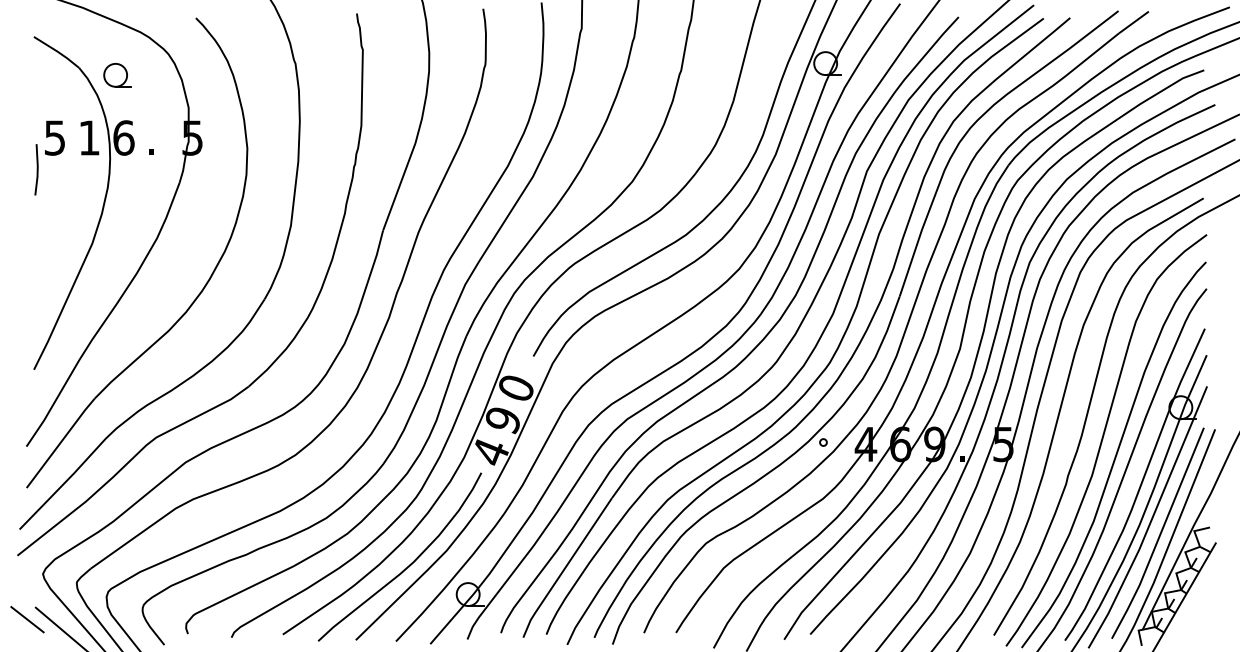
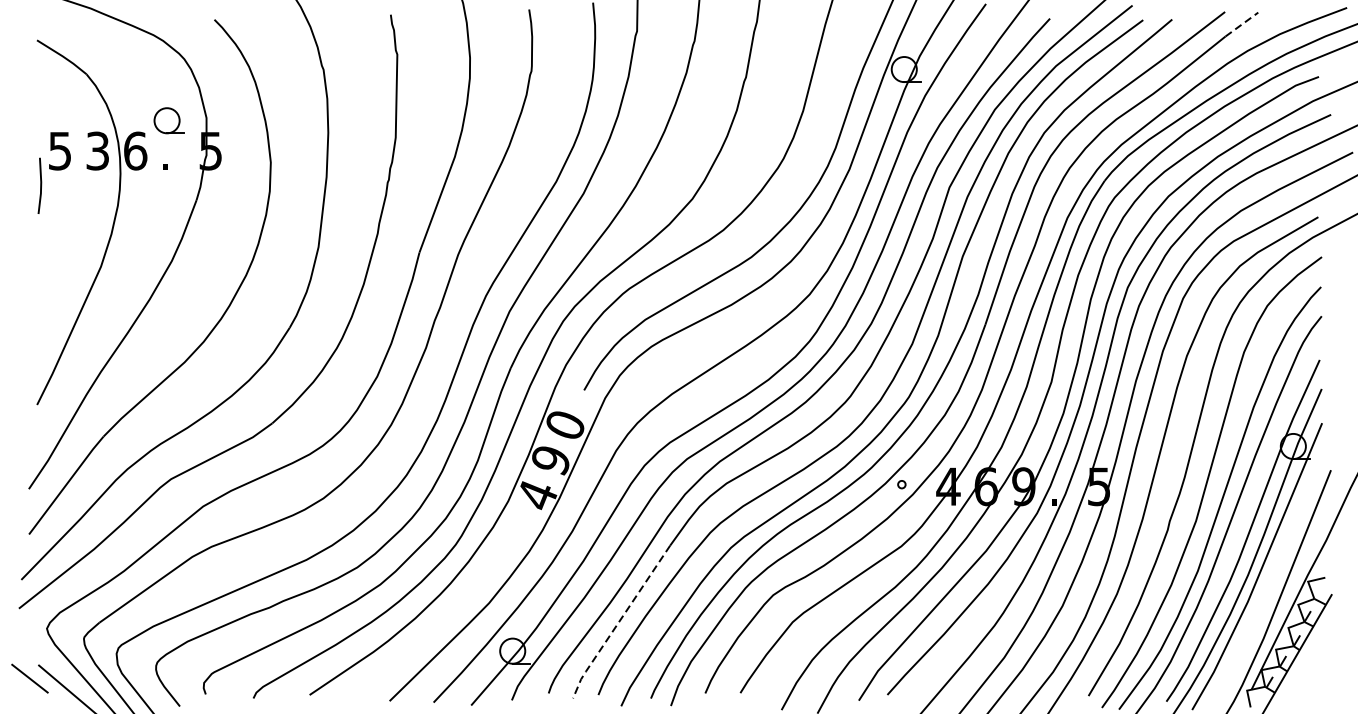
line: (1133, 22) -> (1241, 24), solid -> dashed
part: (117, 75) -> (169, 120), moved
text: (89, 137) -> (97, 150), 1 -> 3
line: (1159, 533) -> (1269, 584), removed
curve: (408, 565) -> (447, 619), removed
line: (564, 568) -> (618, 622), solid -> dashed

